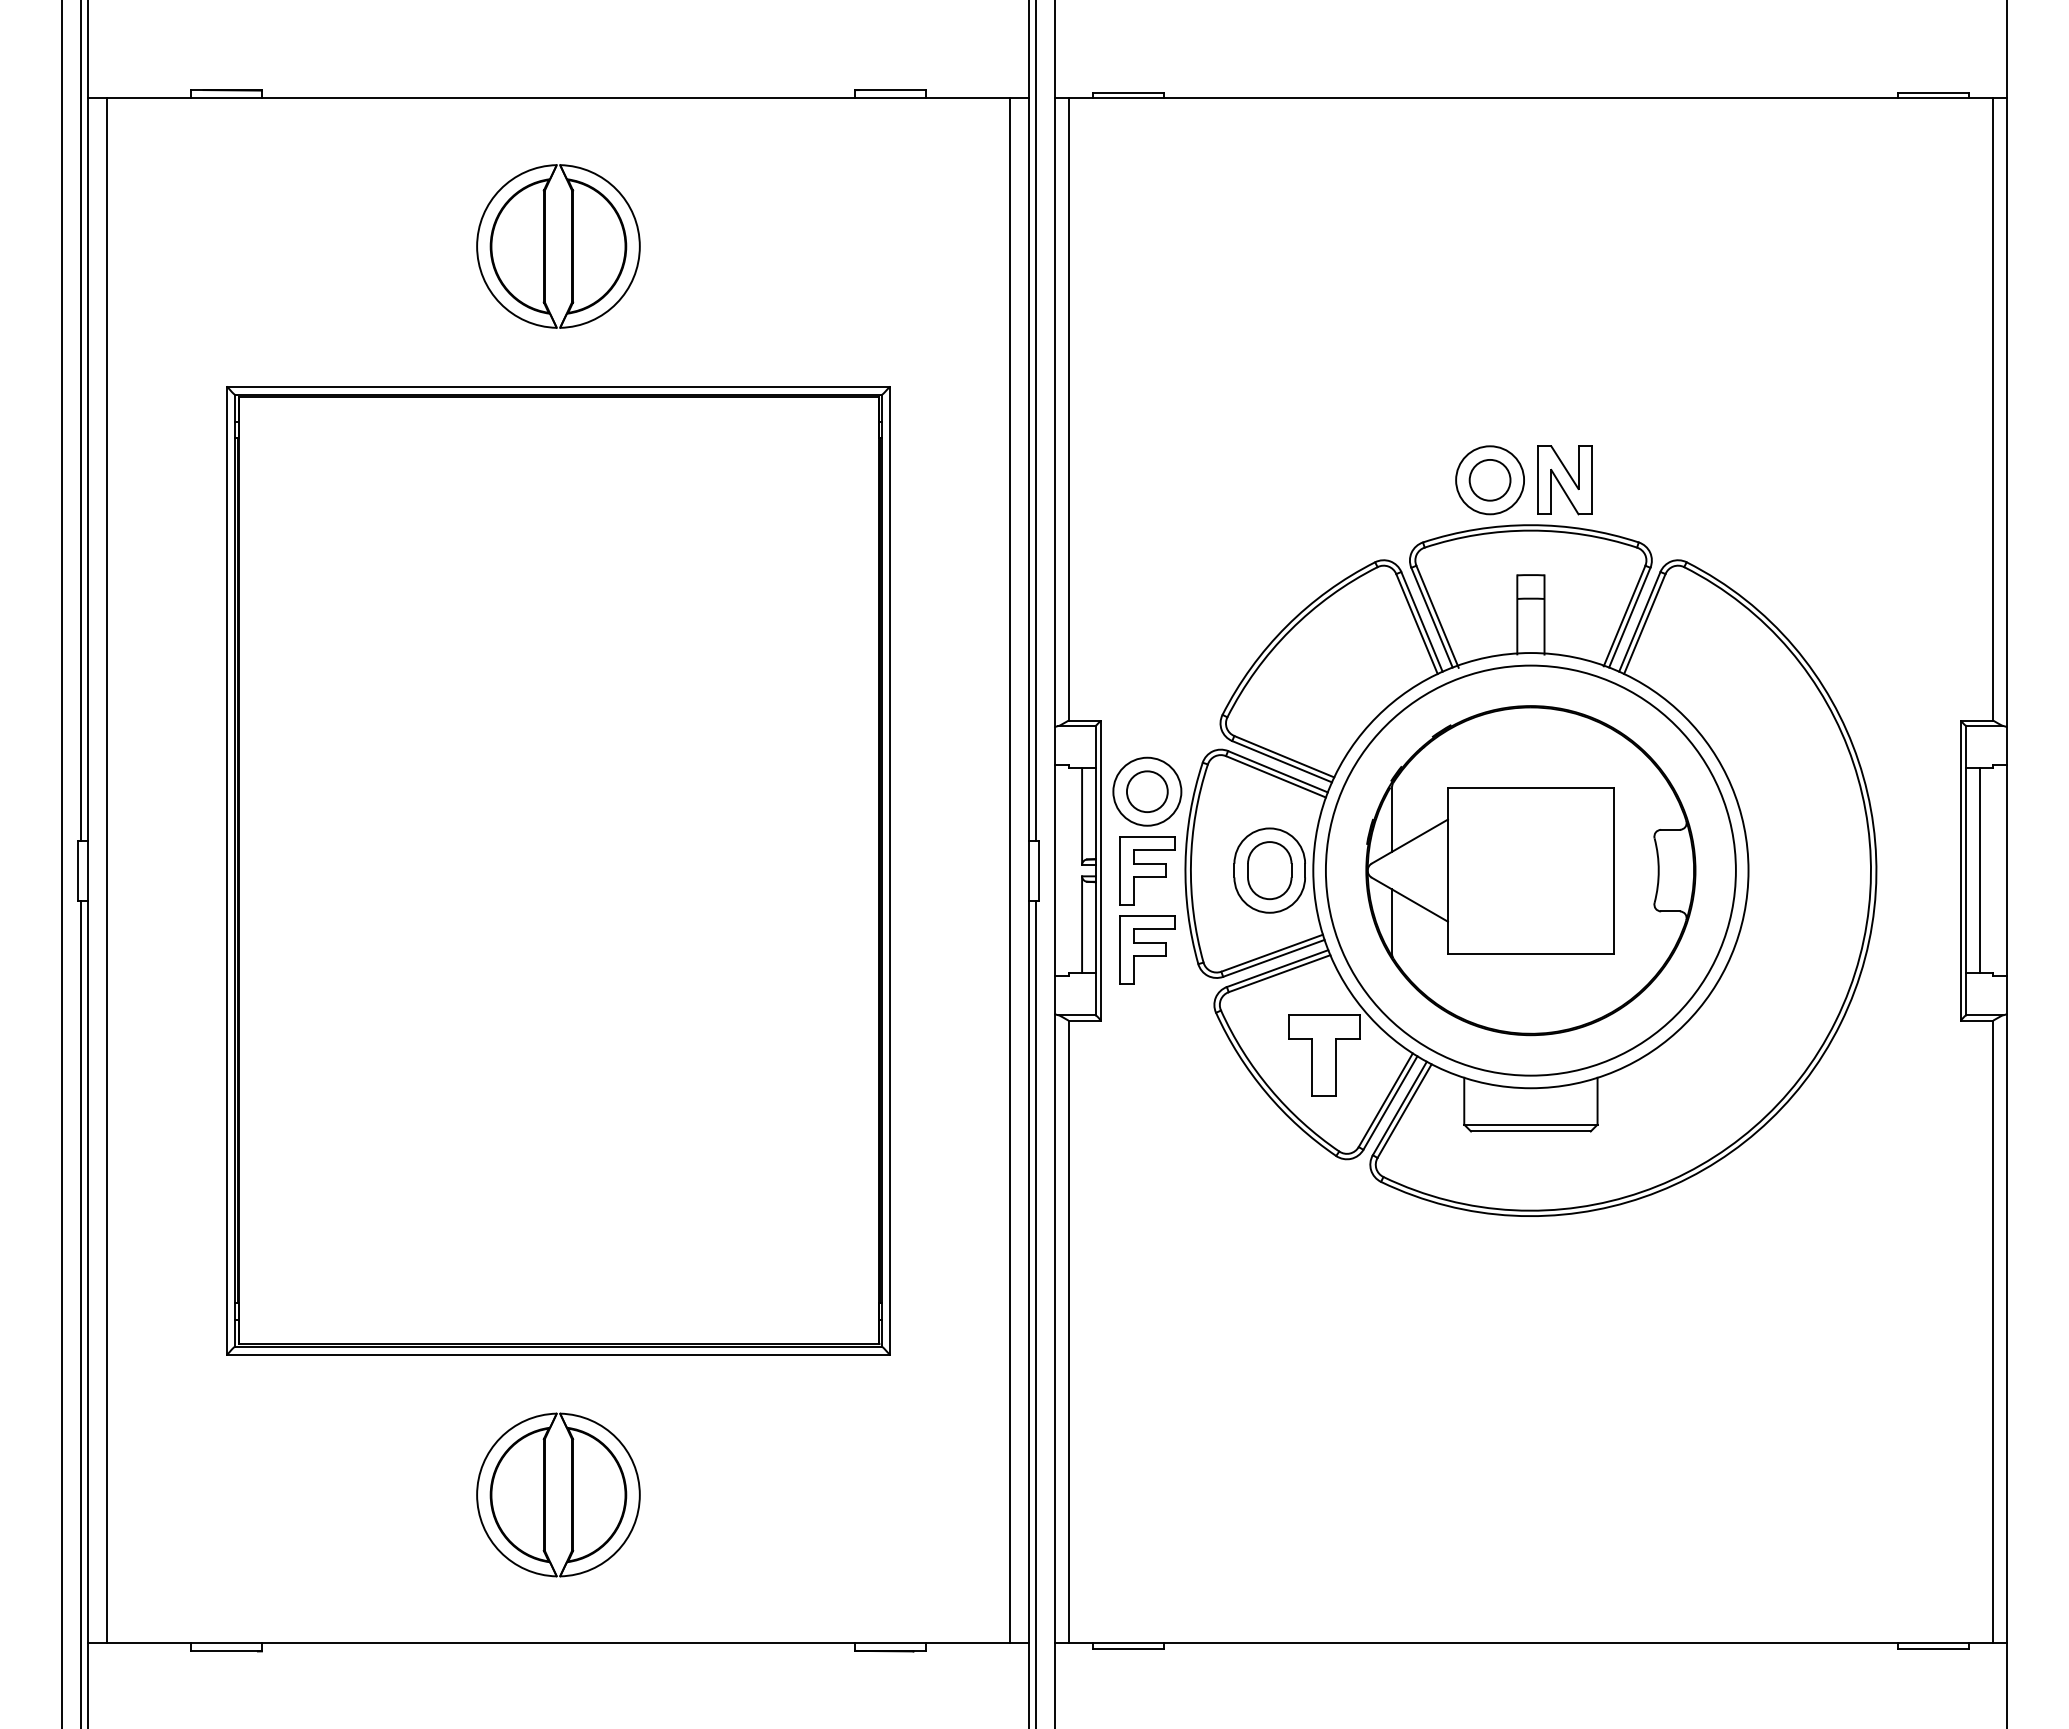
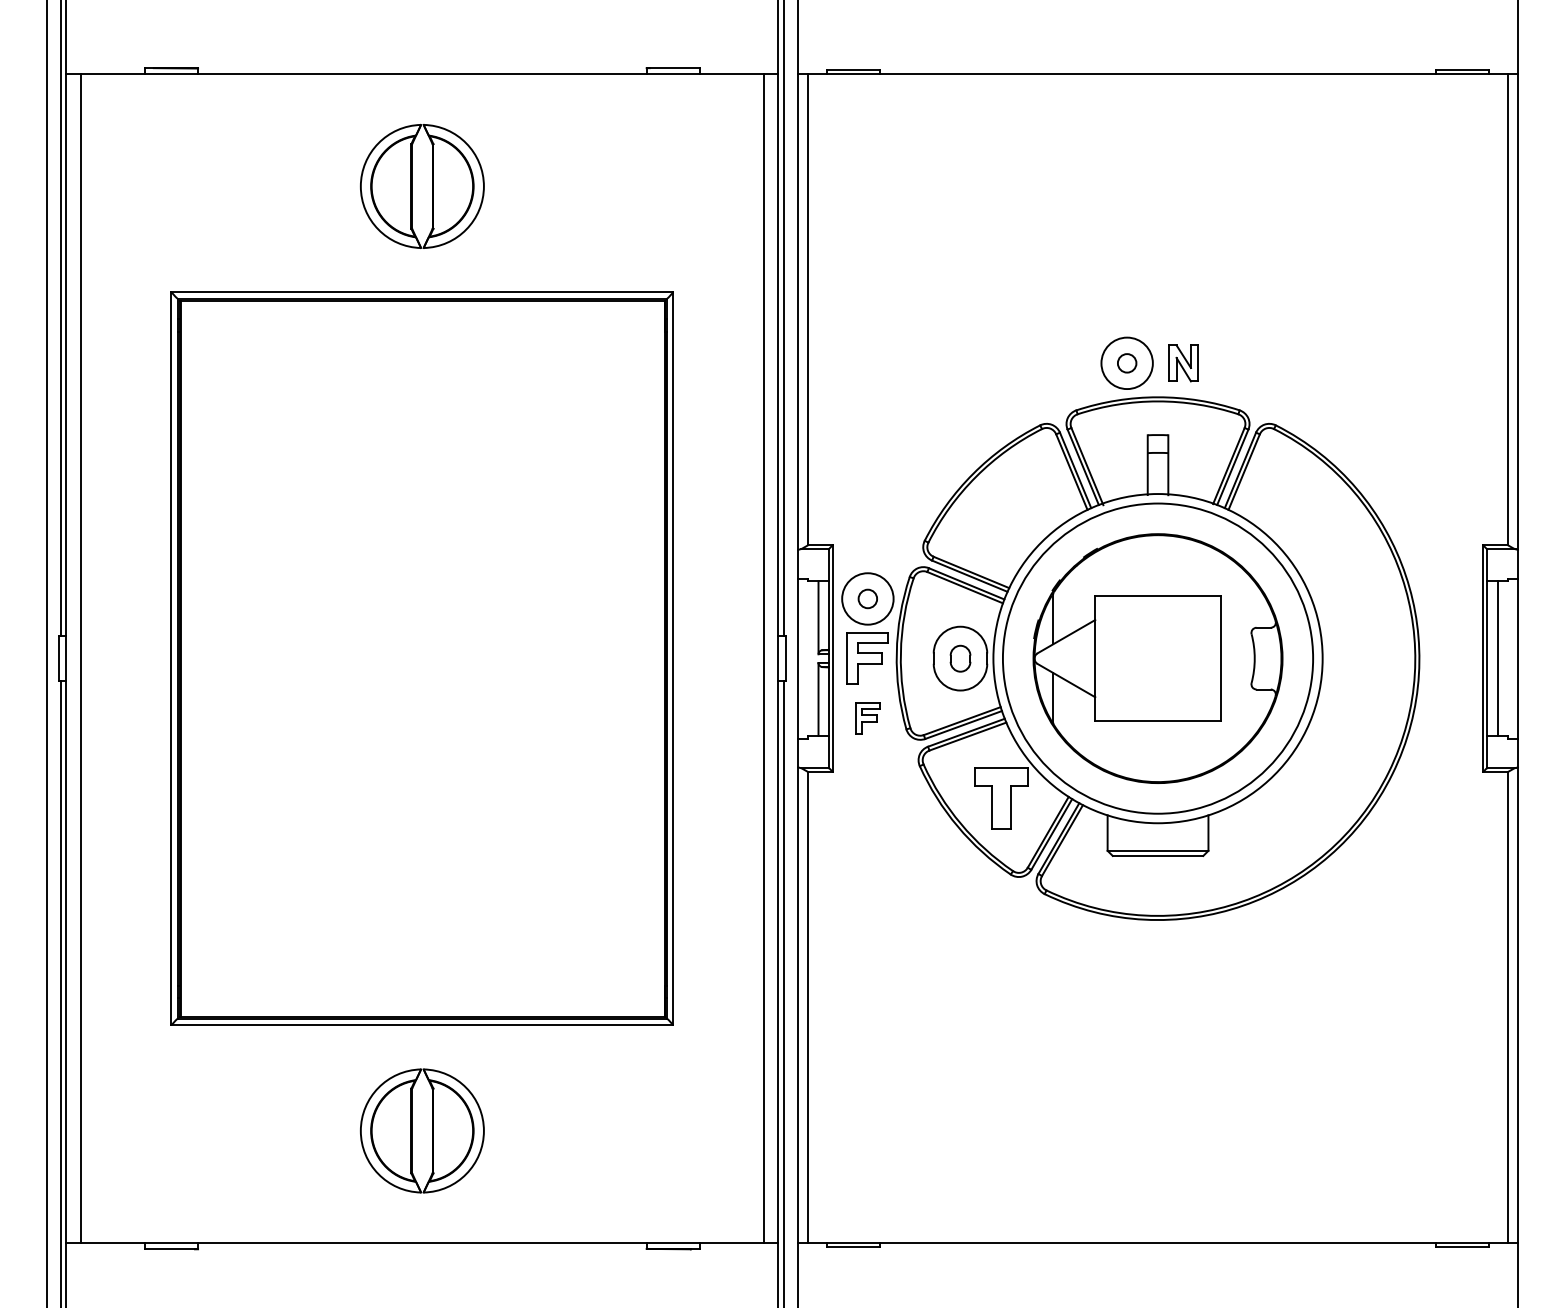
circle: (1489, 479) -> (1126, 362), size x0.6
part: (1564, 480) -> (1183, 363), size x0.7
circle: (1146, 791) -> (867, 598), size x0.6
part: (1269, 870) -> (960, 658), size x0.6
part: (1147, 949) -> (867, 718), size x0.6

